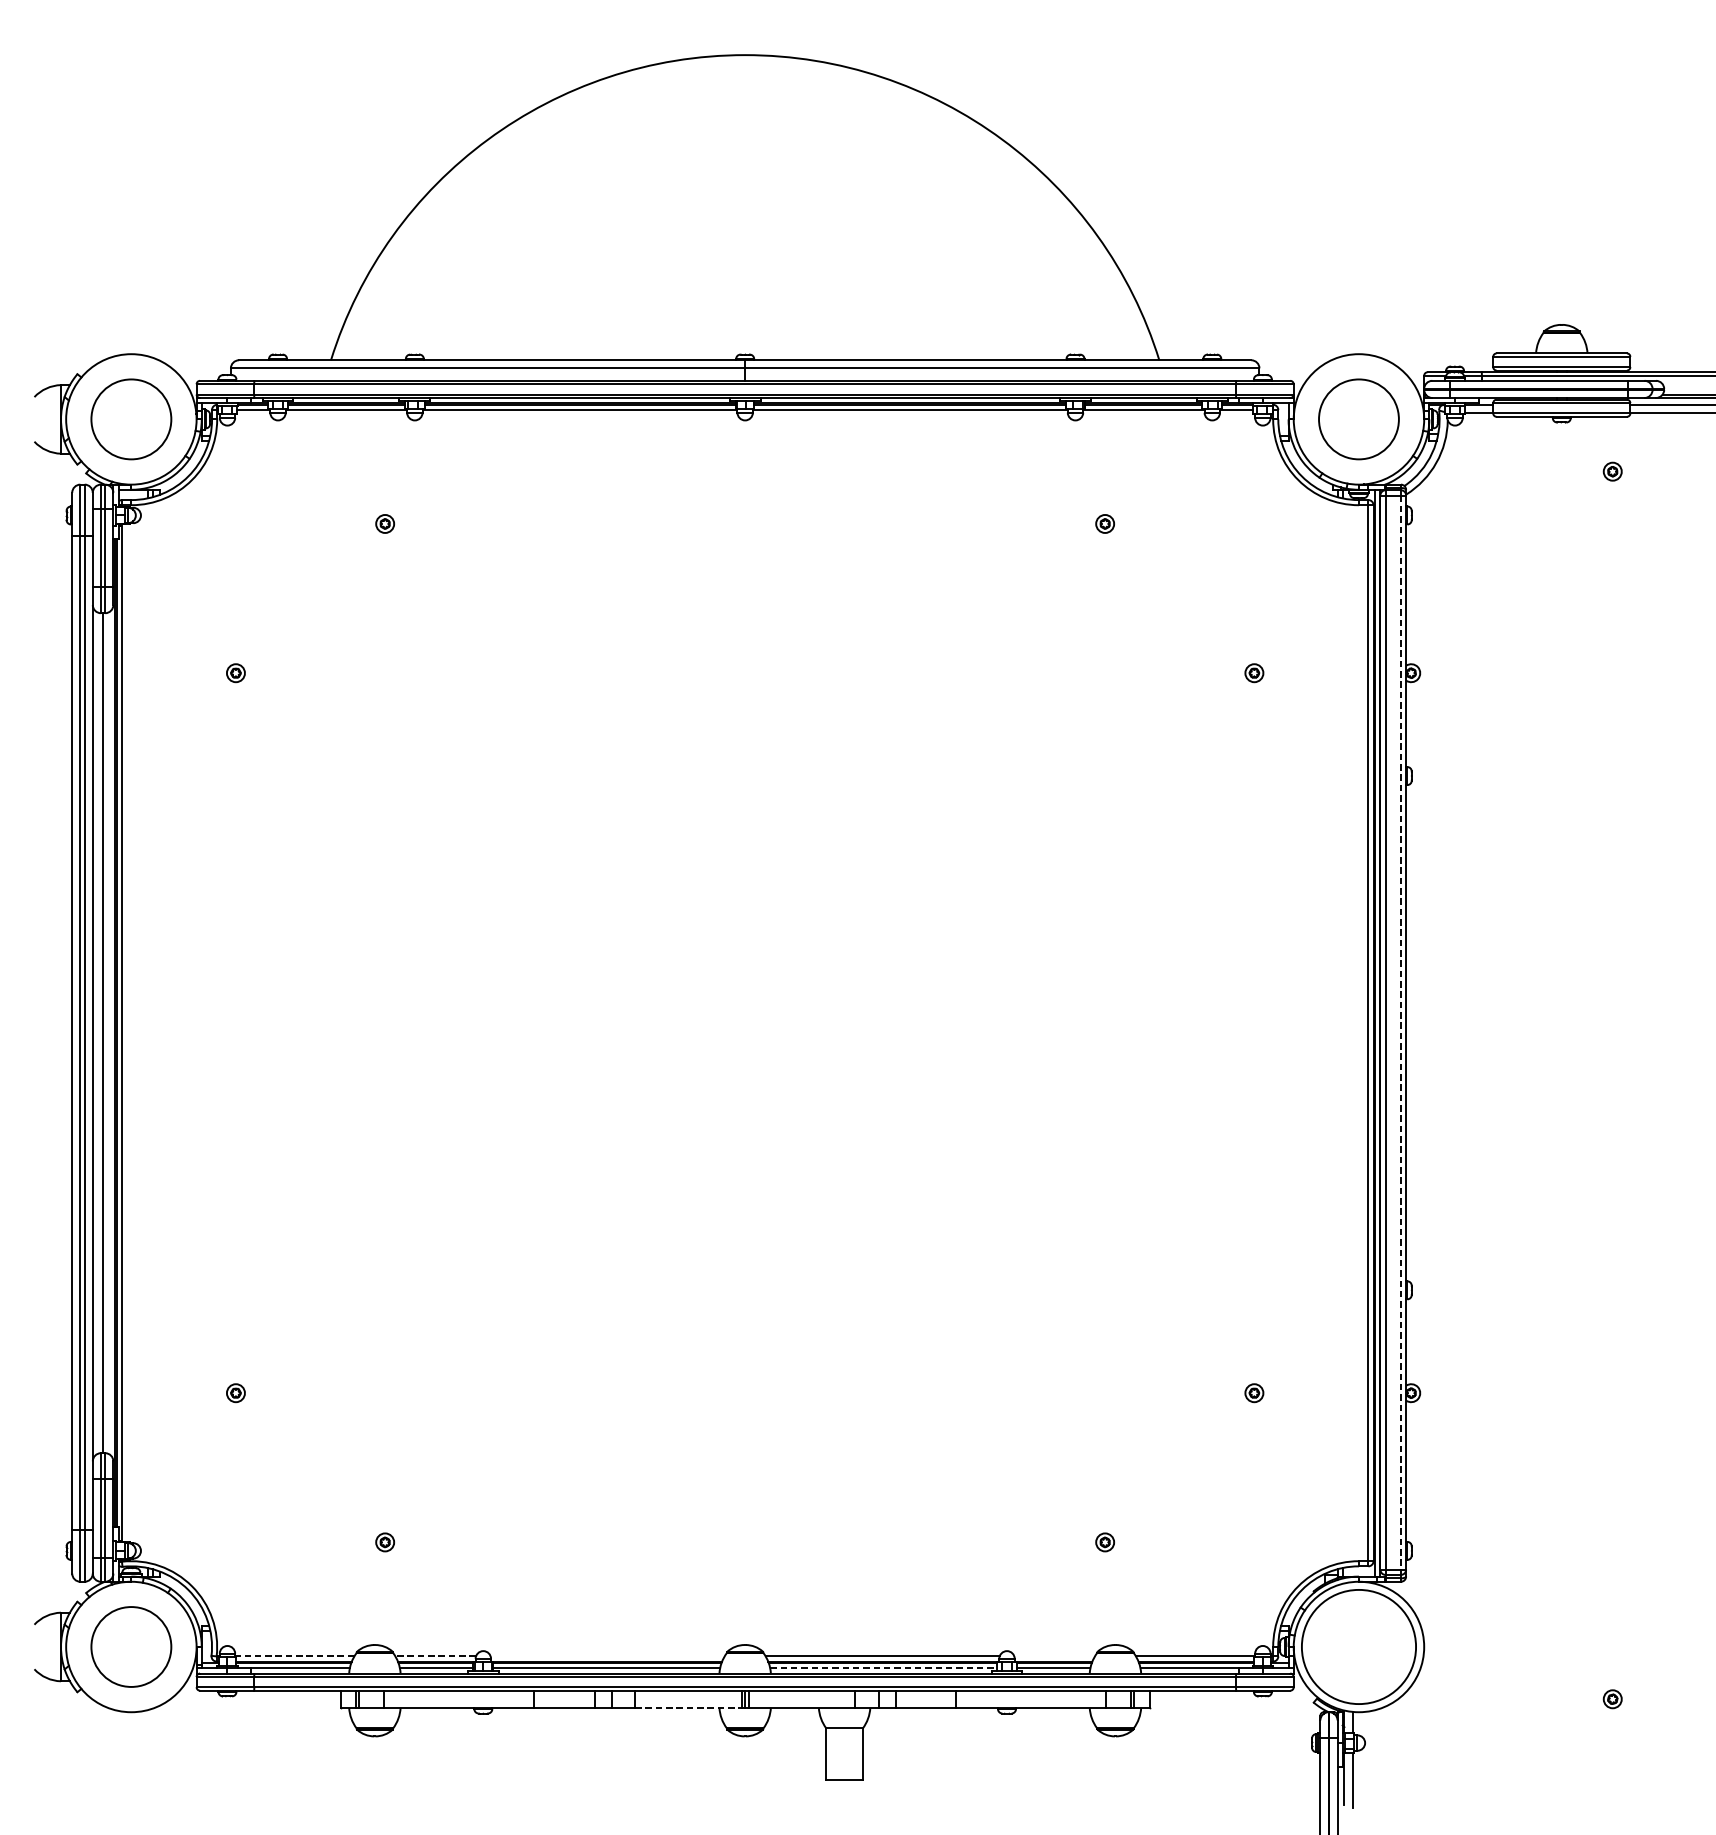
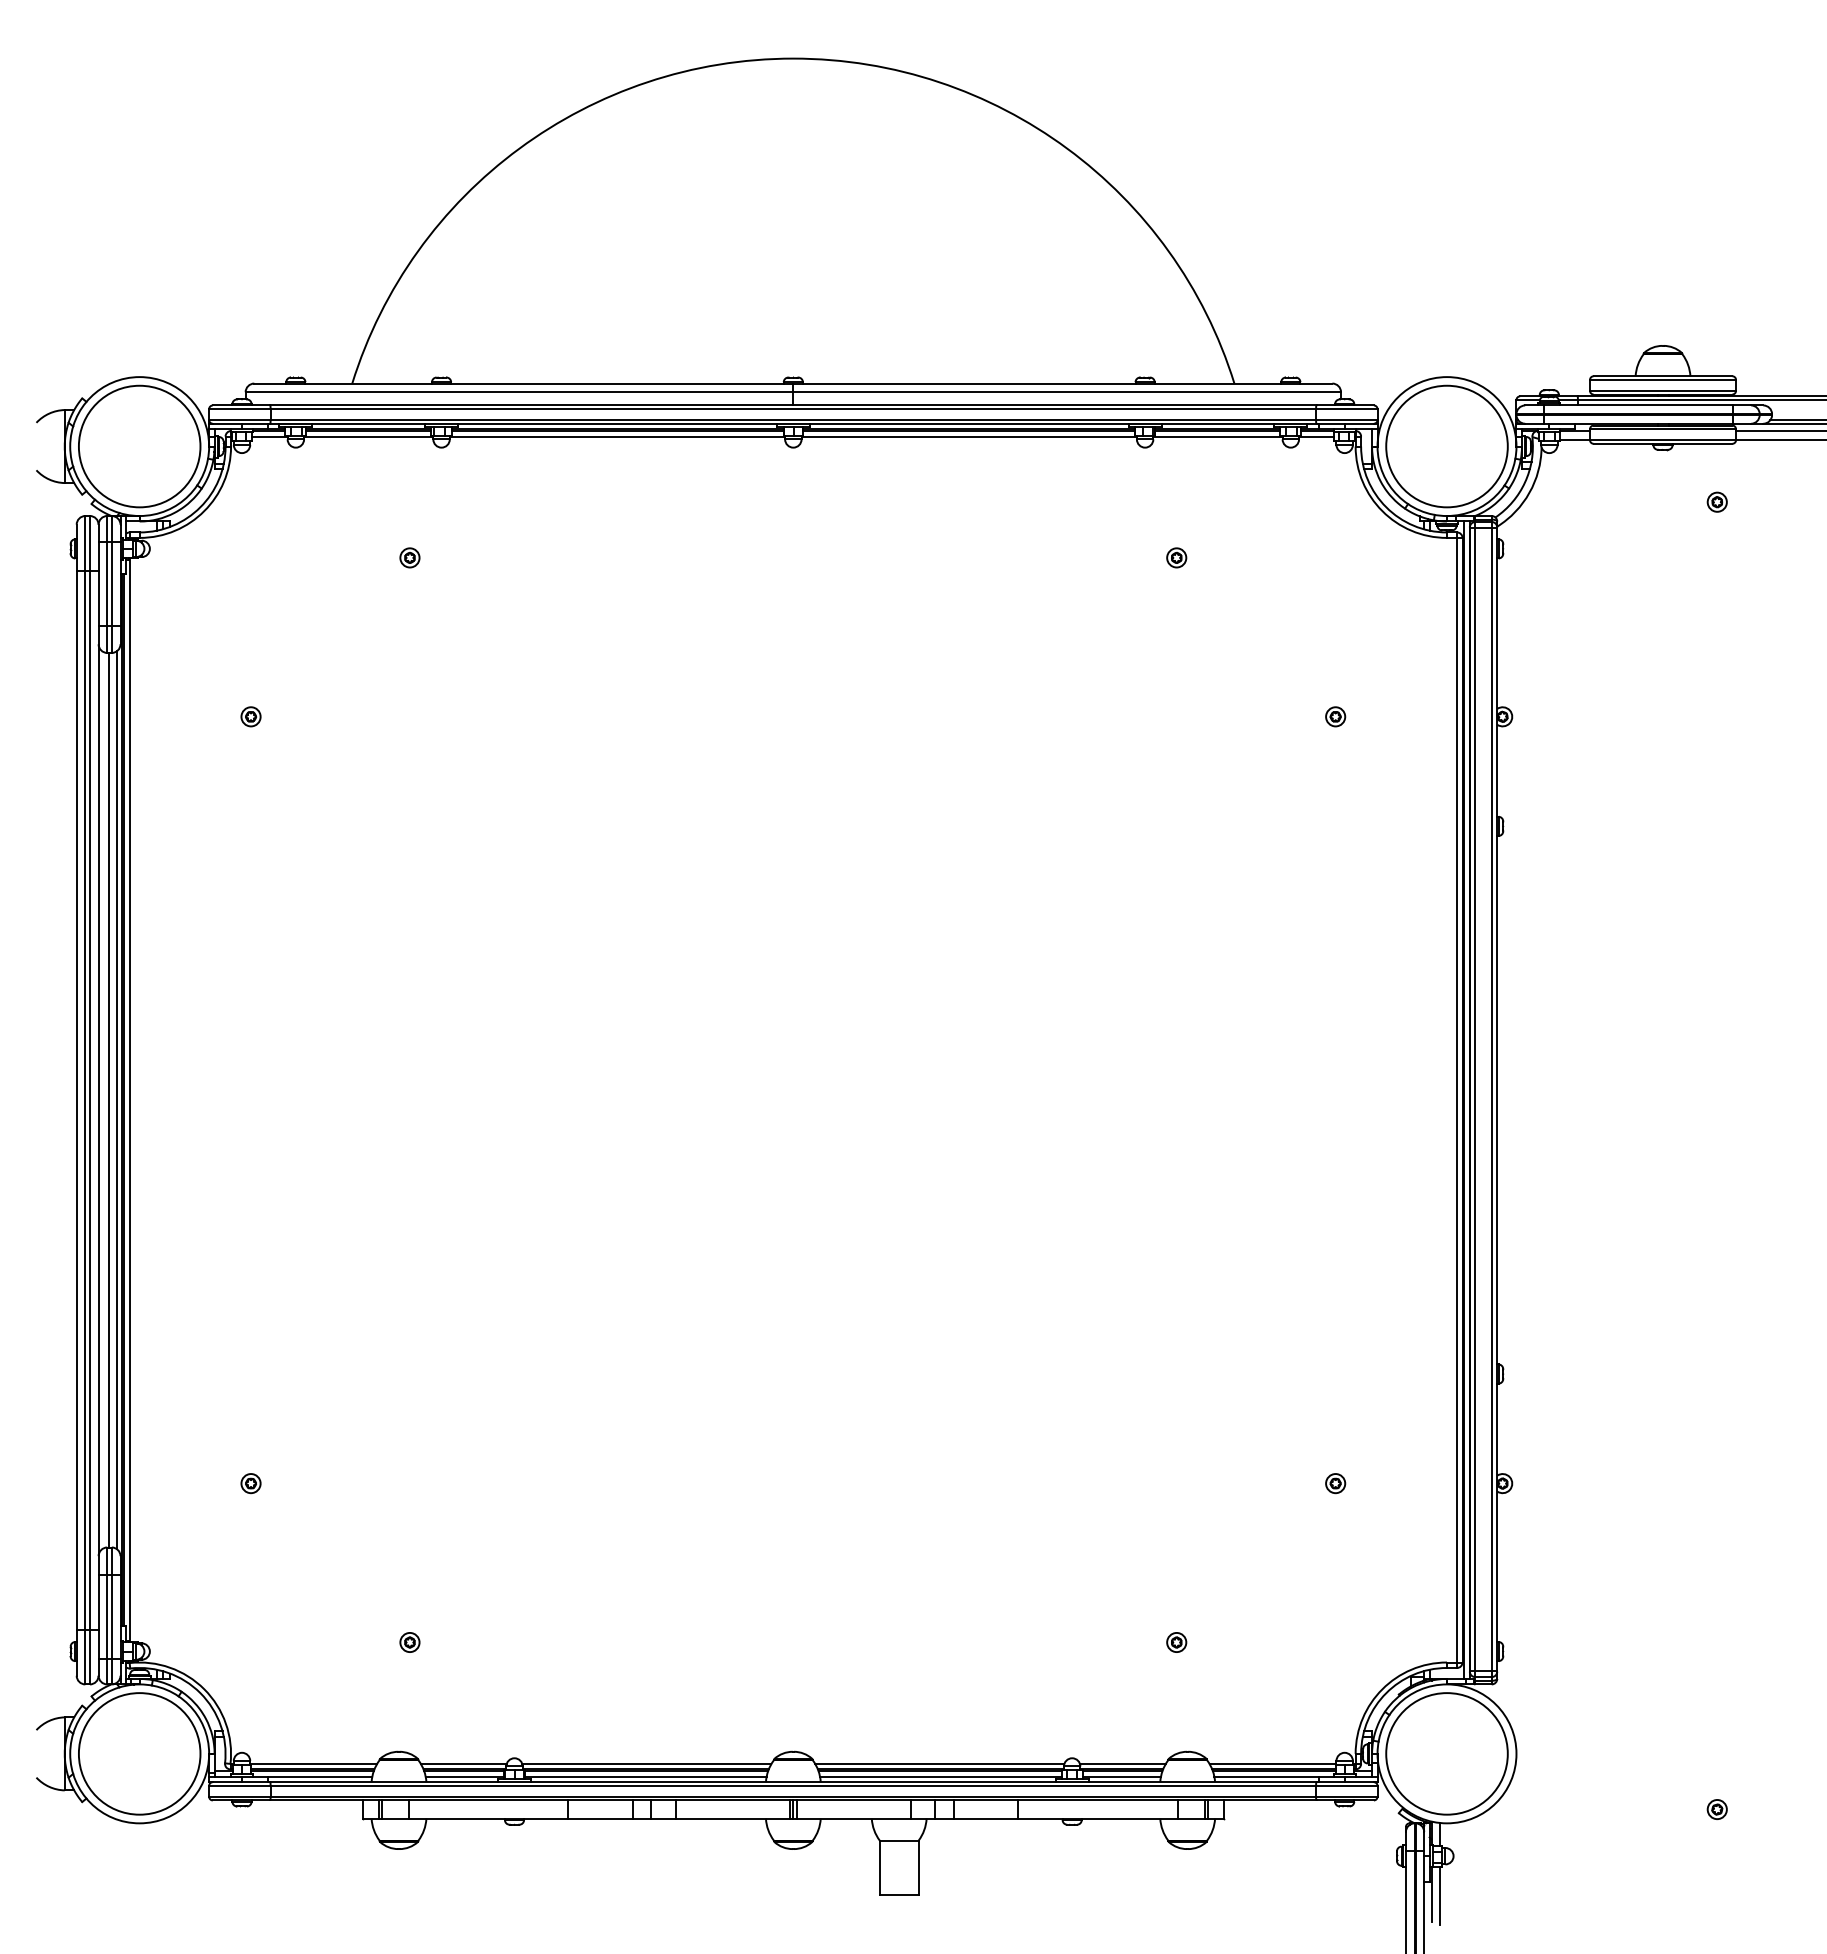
circle: (131, 419) -> (139, 446), size x1.43
circle: (1358, 419) -> (1446, 446), size x1.43
line: (1400, 1032) -> (1491, 1099), dashed -> solid
line: (109, 1033) -> (116, 1100), added
circle: (131, 1646) -> (139, 1753), size x1.43
line: (294, 1656) -> (313, 1763), dashed -> solid
line: (435, 1656) -> (463, 1763), dashed -> solid
line: (607, 1656) -> (646, 1763), added
line: (1054, 1656) -> (1122, 1763), added
line: (883, 1668) -> (940, 1776), dashed -> solid
line: (688, 1707) -> (732, 1818), dashed -> solid

